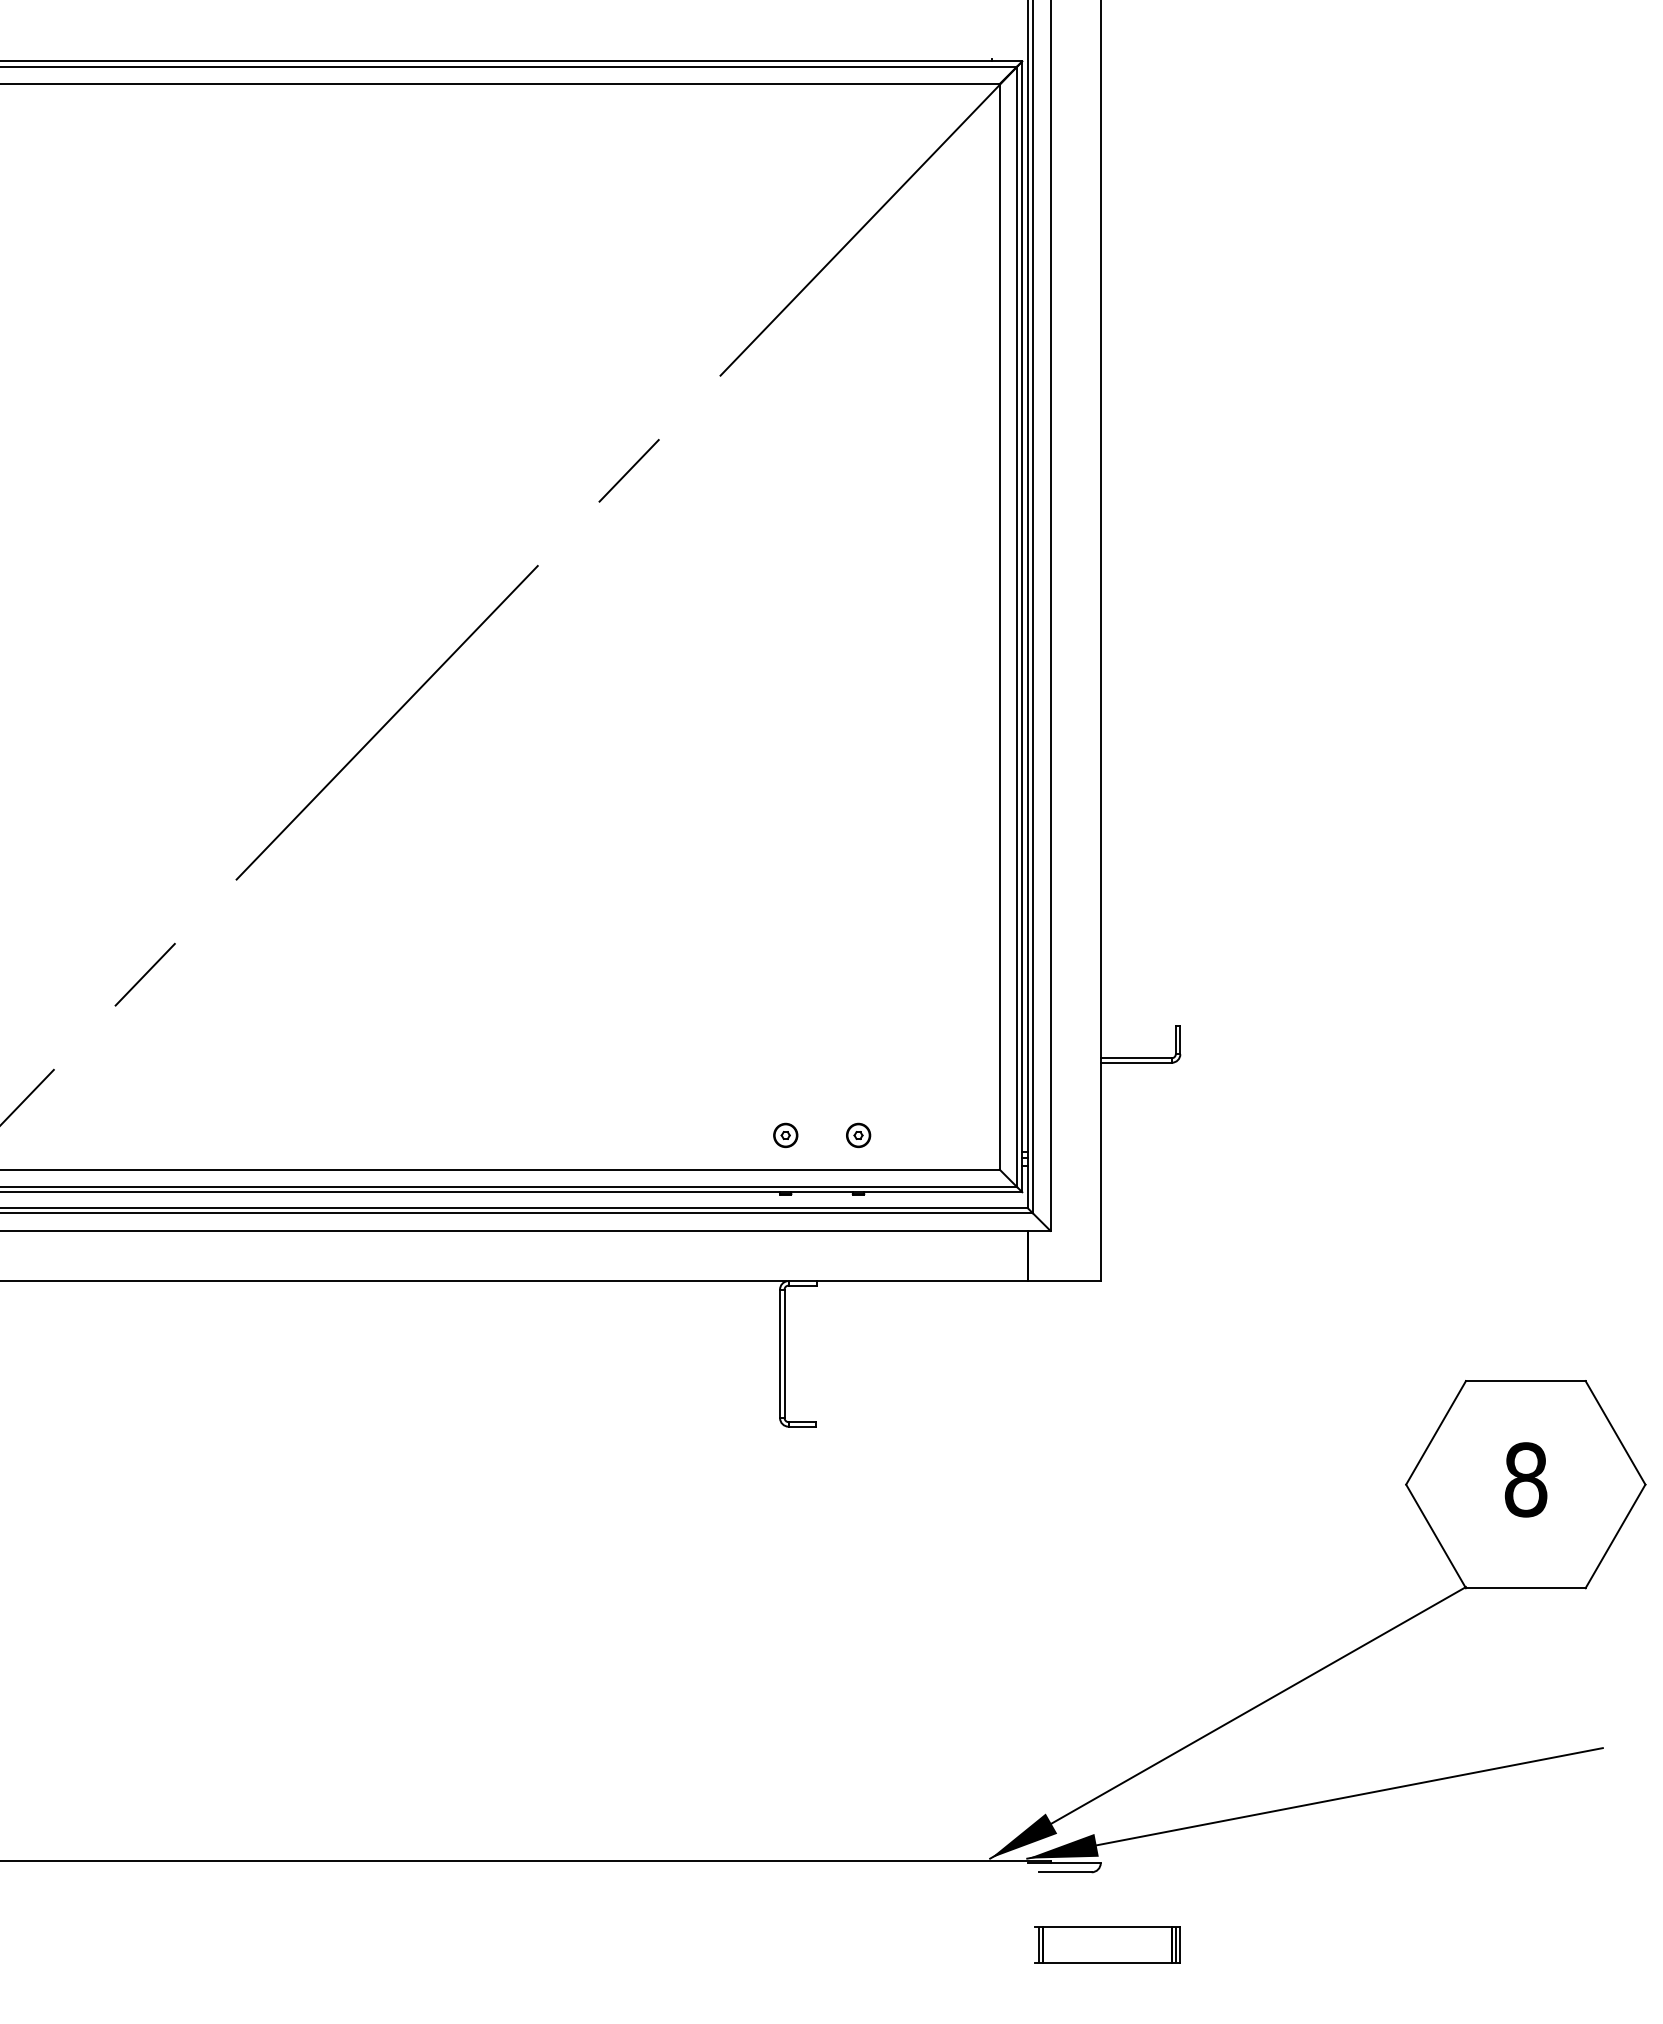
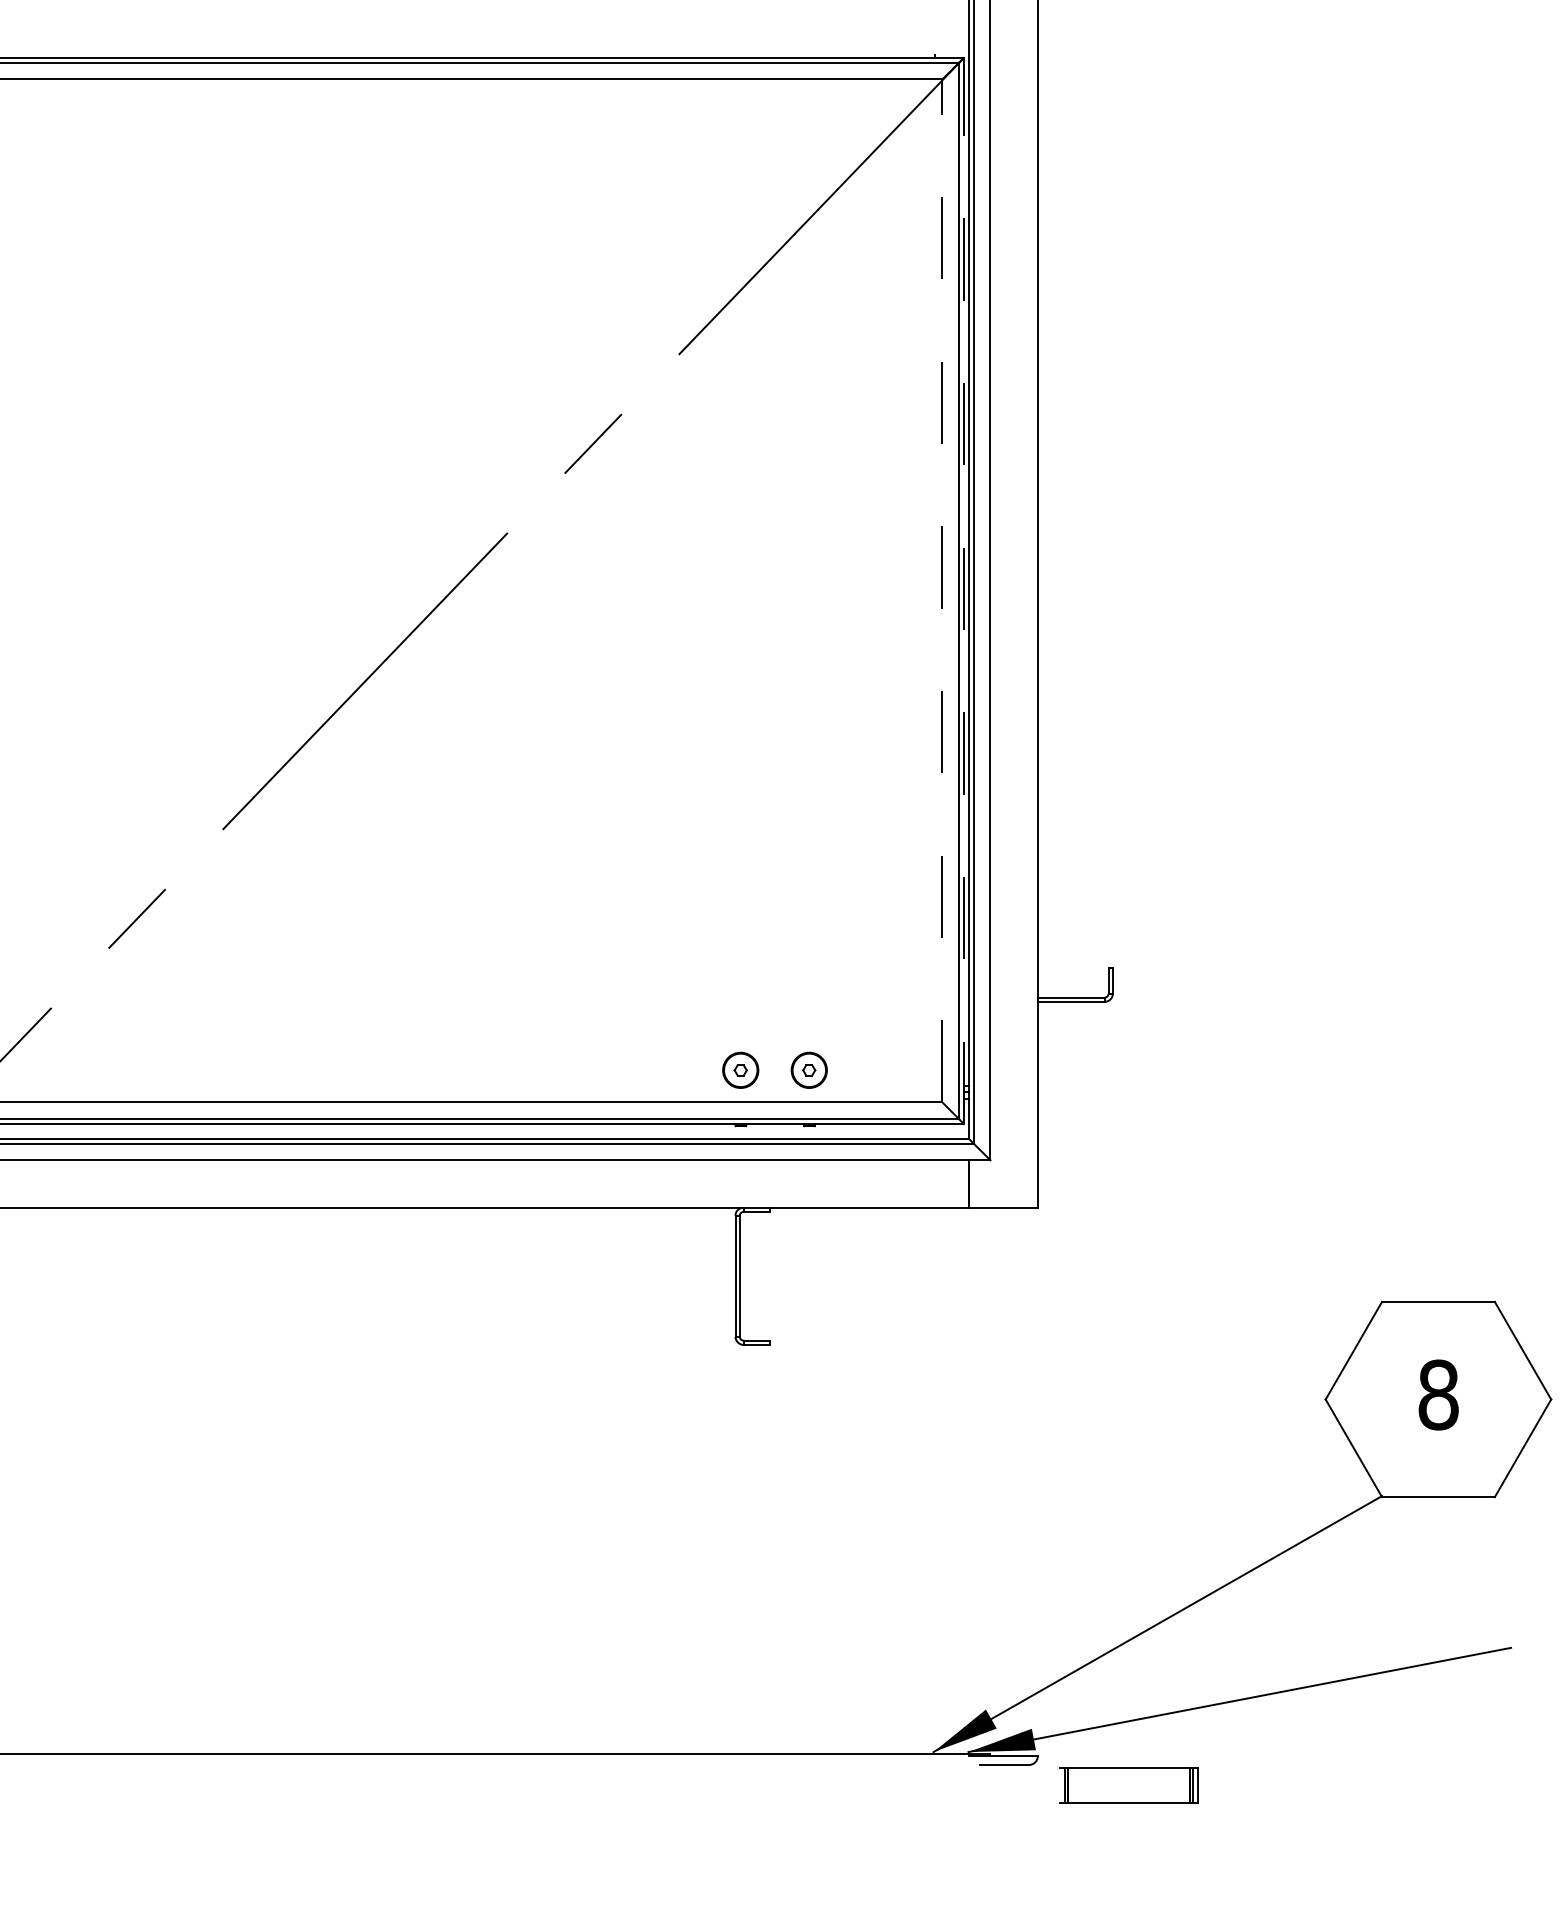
line: (999, 626) -> (942, 590), solid -> dashed
line: (1022, 626) -> (964, 590), solid -> dashed
part: (785, 1135) -> (740, 1070), size x1.6
part: (858, 1135) -> (809, 1070), size x1.6
part: (1107, 1944) -> (1128, 1784), moved

